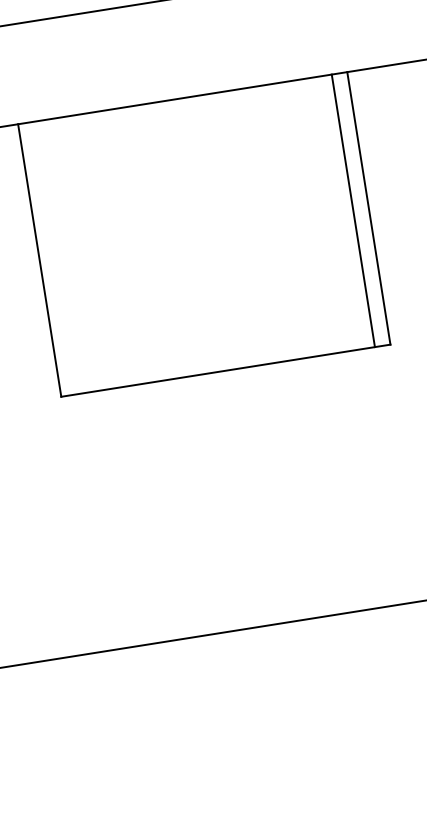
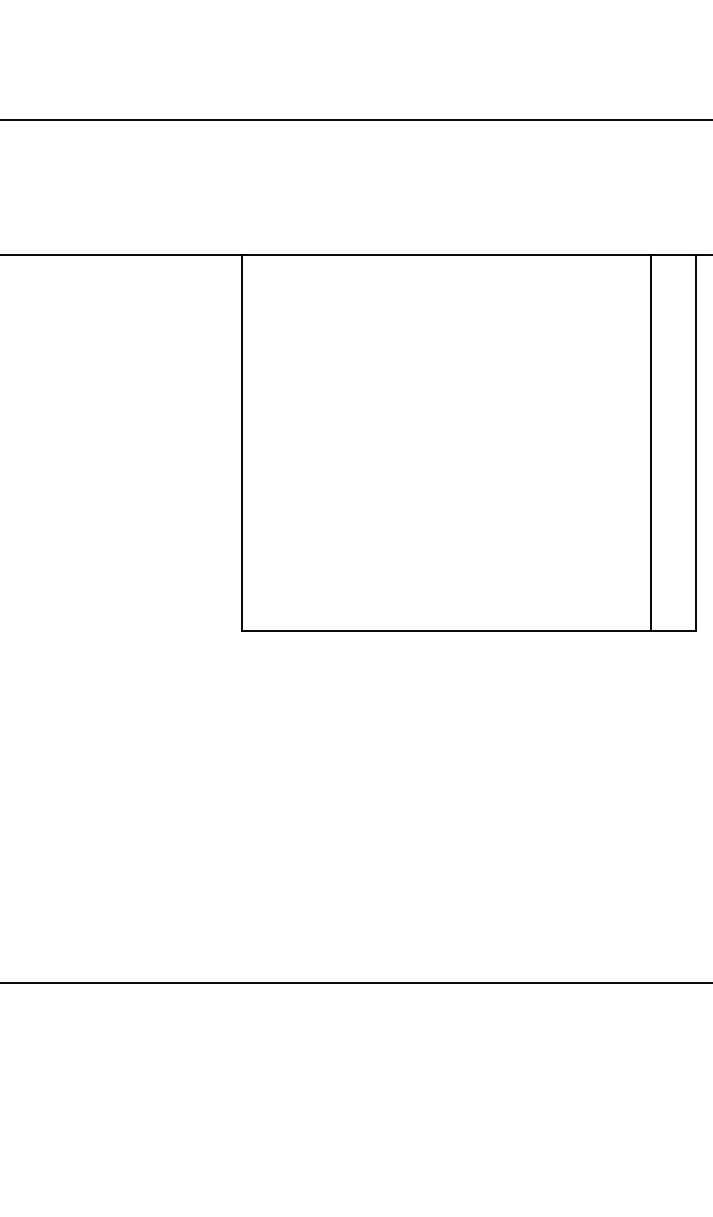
line: (353, 211) -> (650, 443), moved

